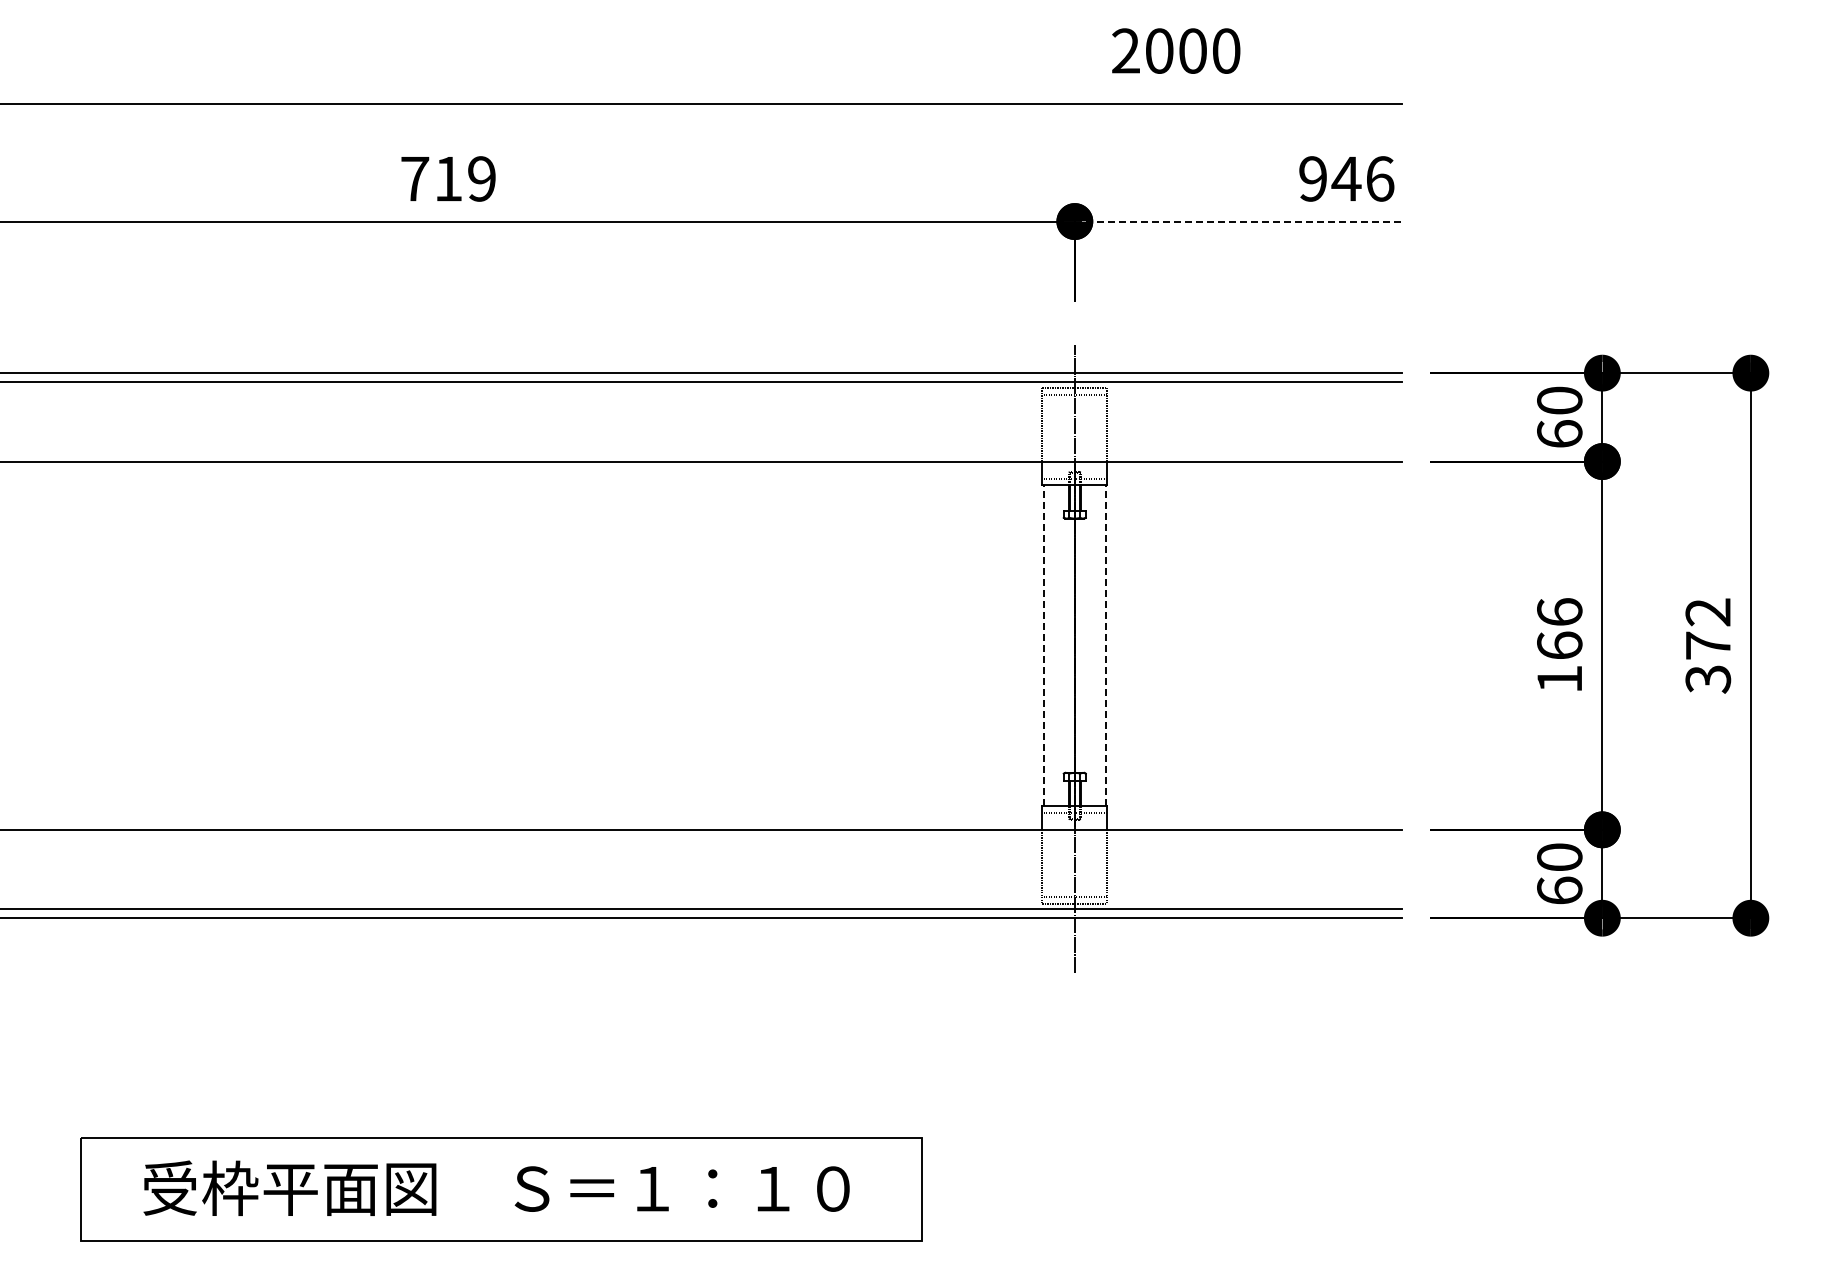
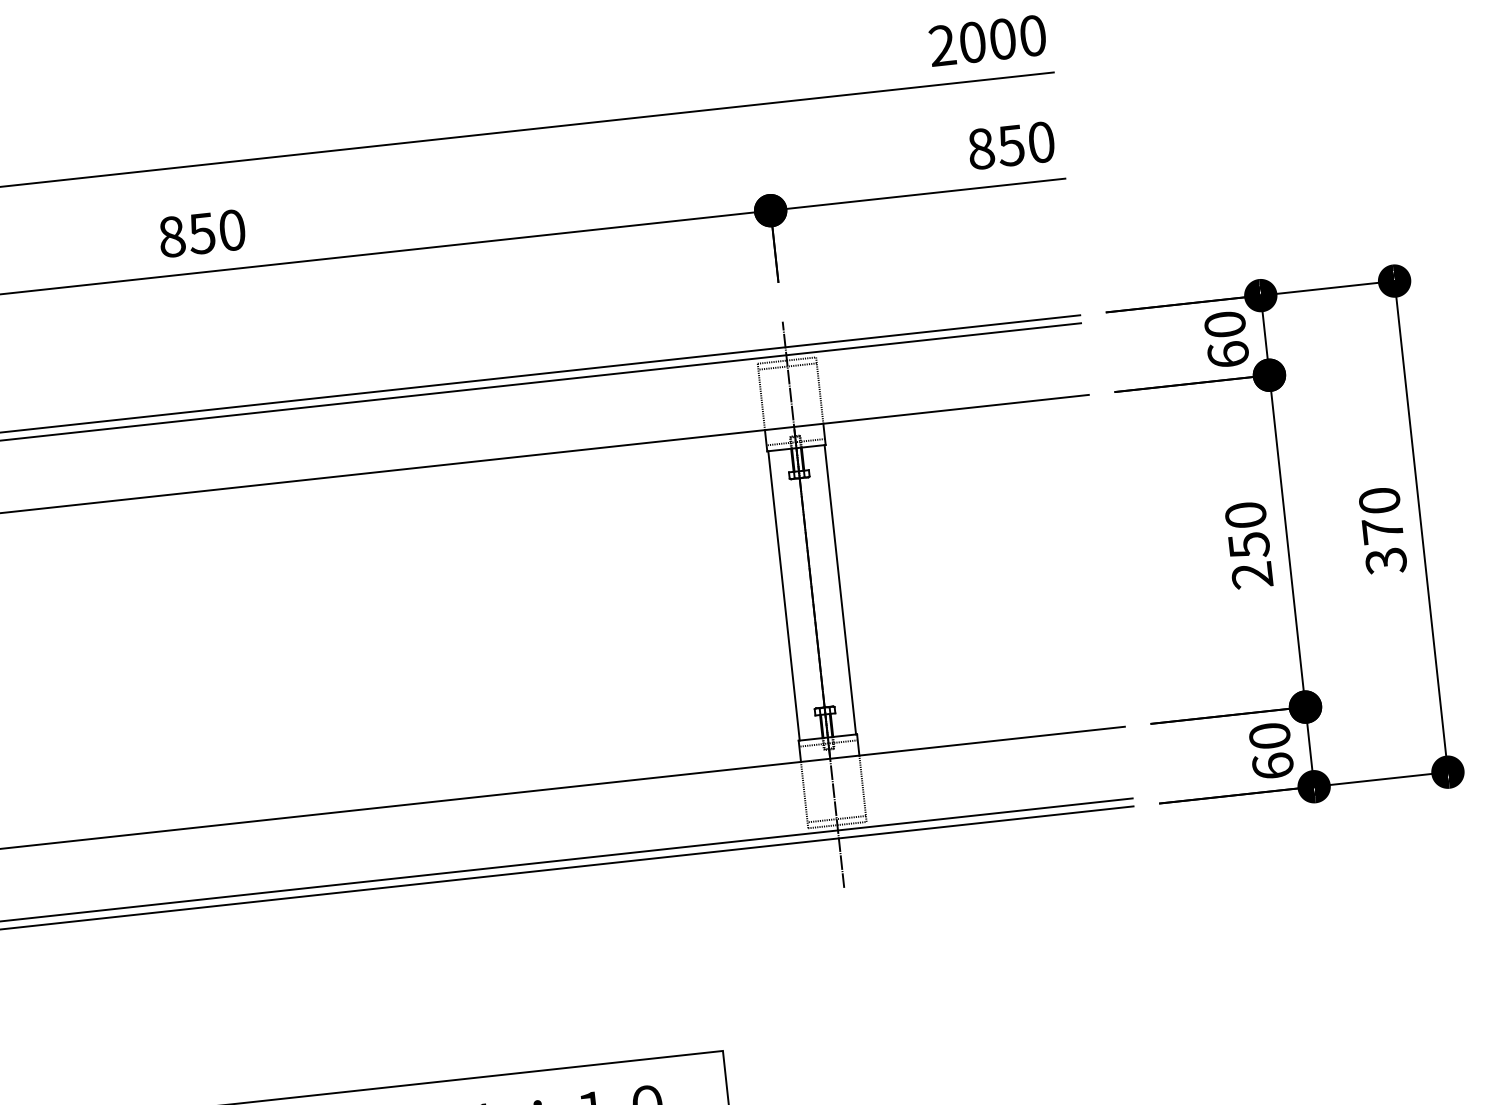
text: (1176, 50) -> (987, 40), moved
text: (448, 178) -> (202, 233), 719 -> 850
text: (1346, 178) -> (1011, 145), 946 -> 850
line: (1238, 221) -> (918, 194), dashed -> solid
text: (1708, 612) -> (1379, 500), 372 -> 370
line: (1043, 645) -> (783, 595), dashed -> solid
line: (1106, 645) -> (840, 589), dashed -> solid
text: (1559, 645) -> (1248, 545), 166 -> 250

